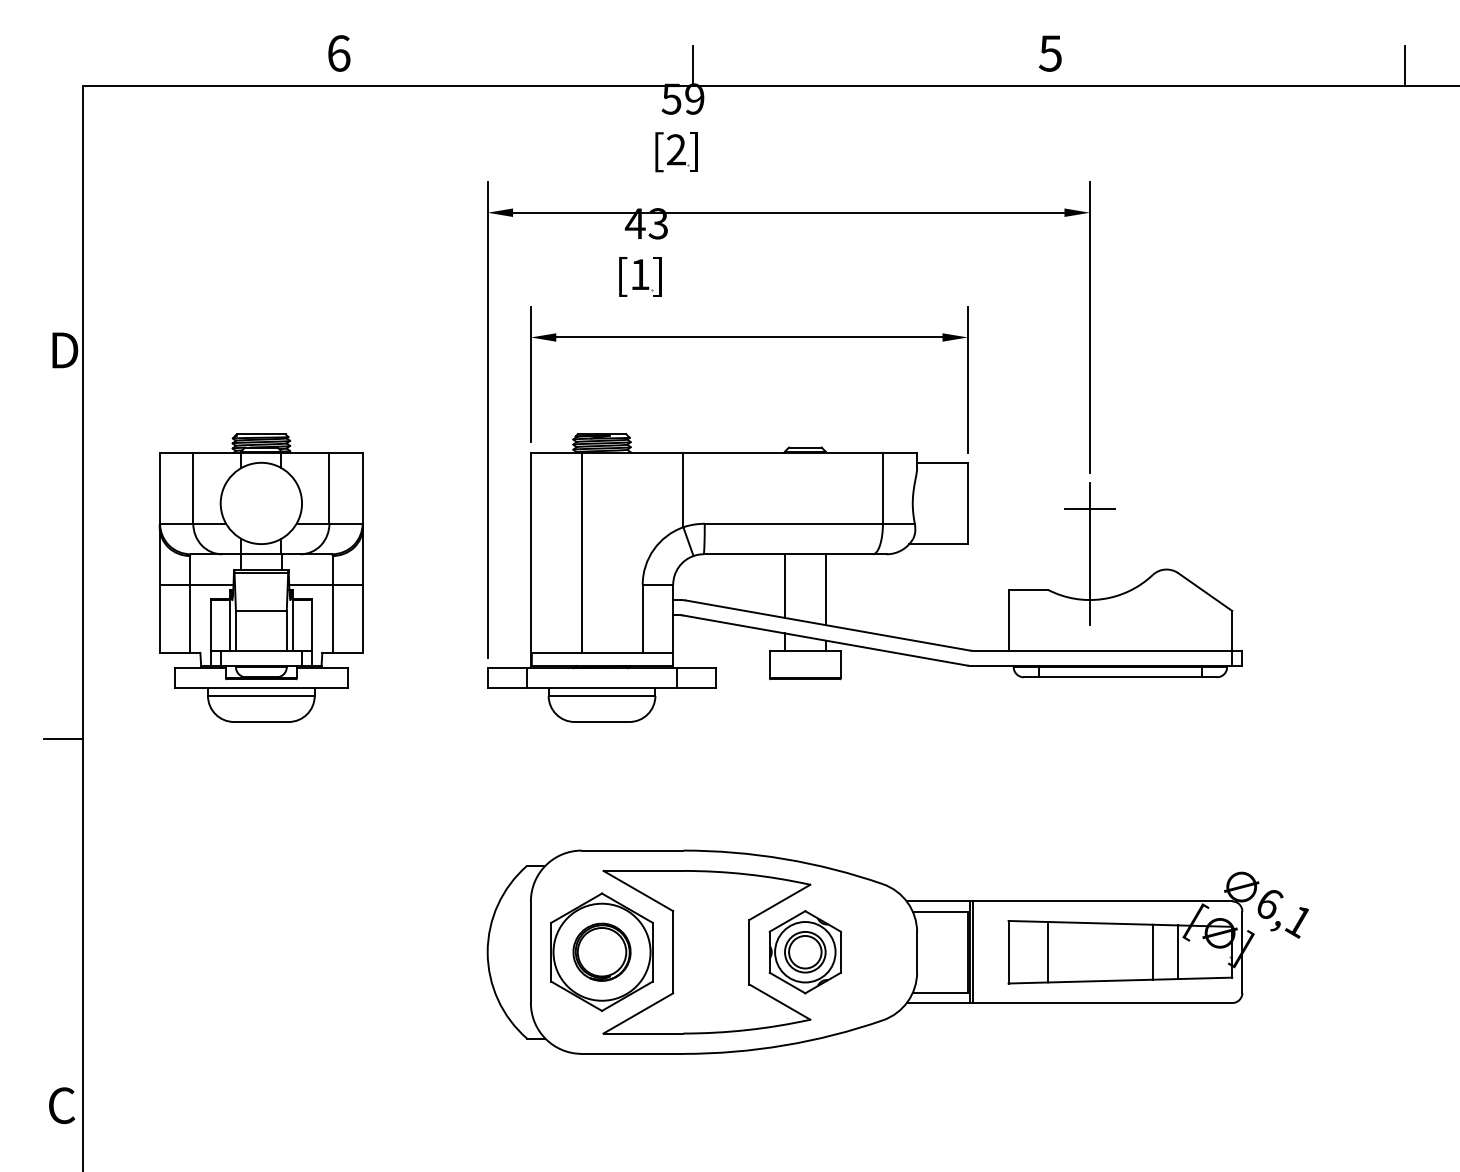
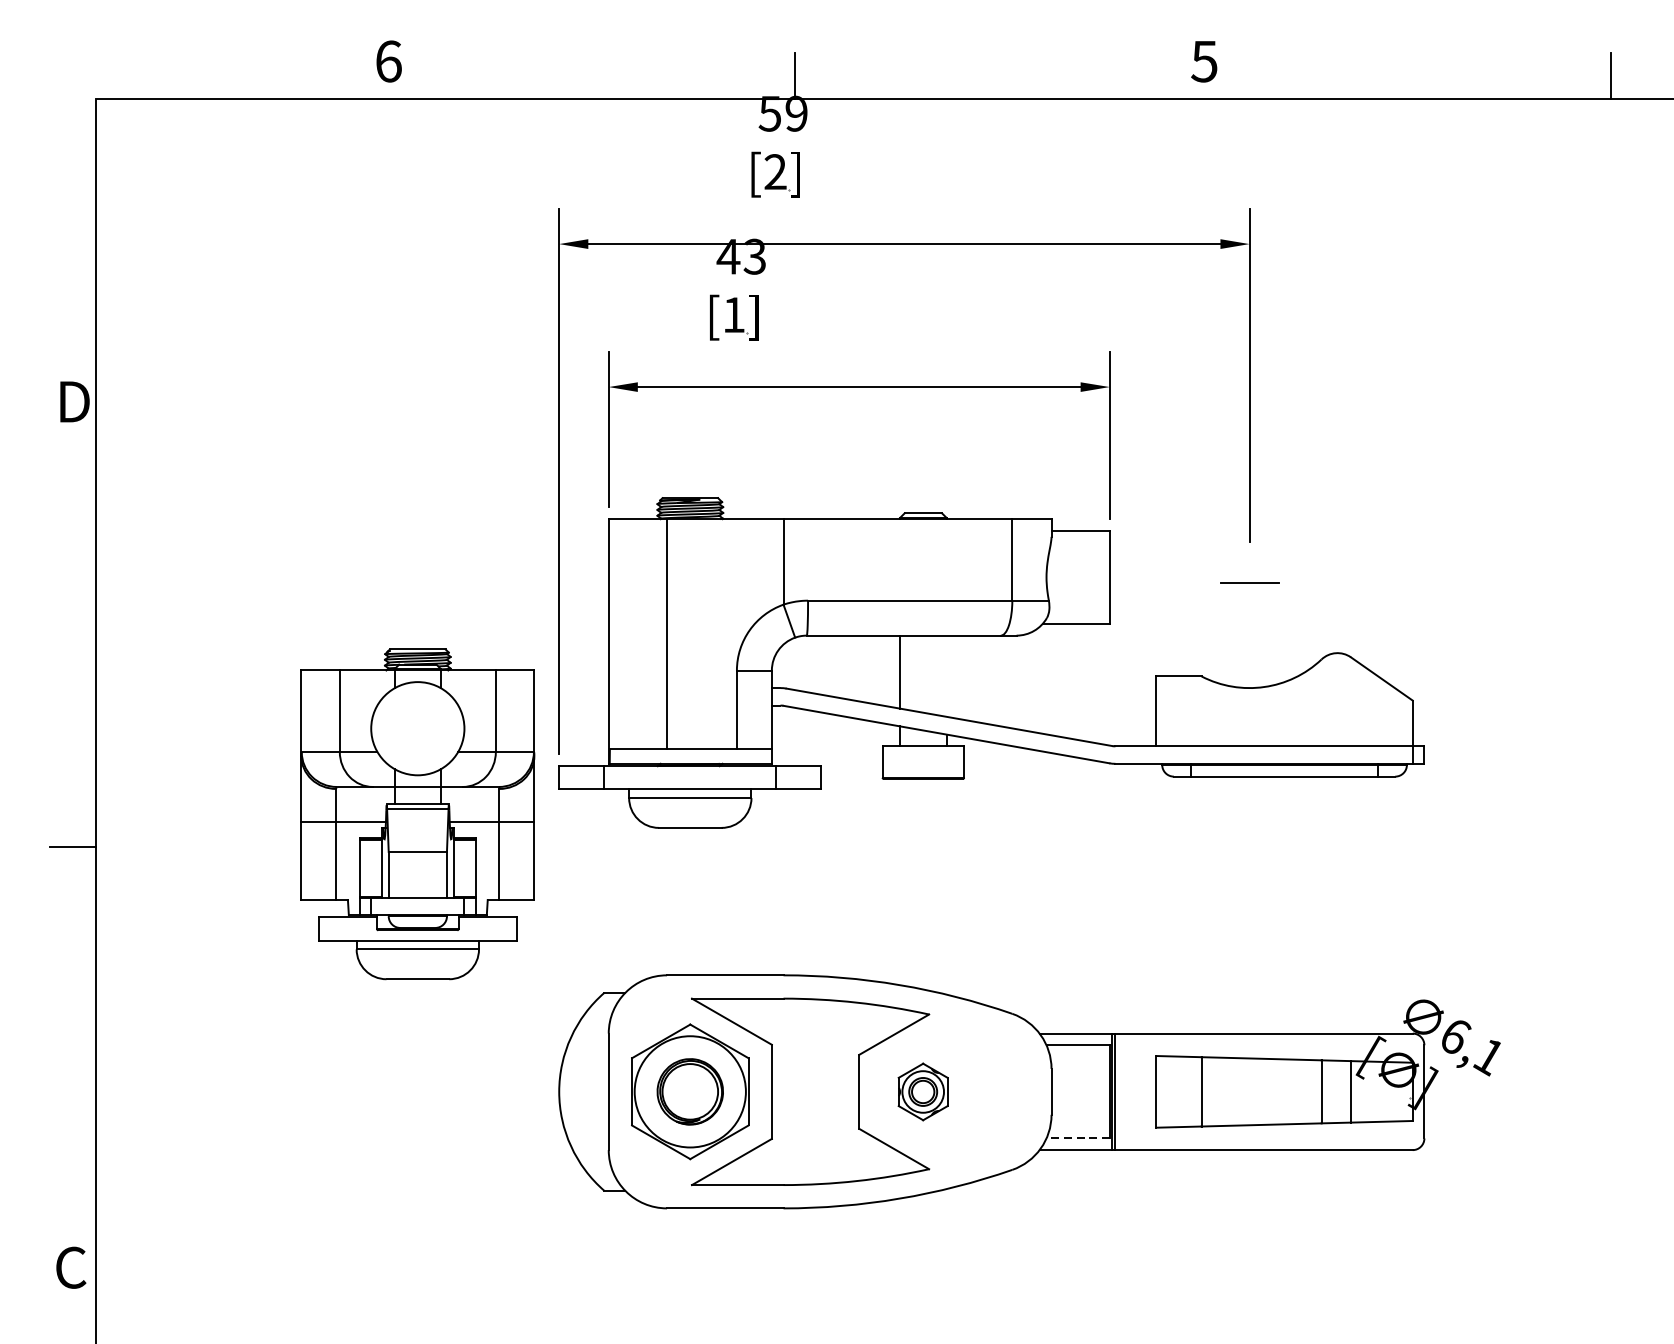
line: (1089, 554) -> (1249, 635), removed
part: (260, 577) -> (416, 813), moved
line: (825, 589) -> (946, 676), removed
part: (804, 952) -> (922, 1092), size x0.6
line: (940, 992) -> (1078, 1138), solid -> dashed

